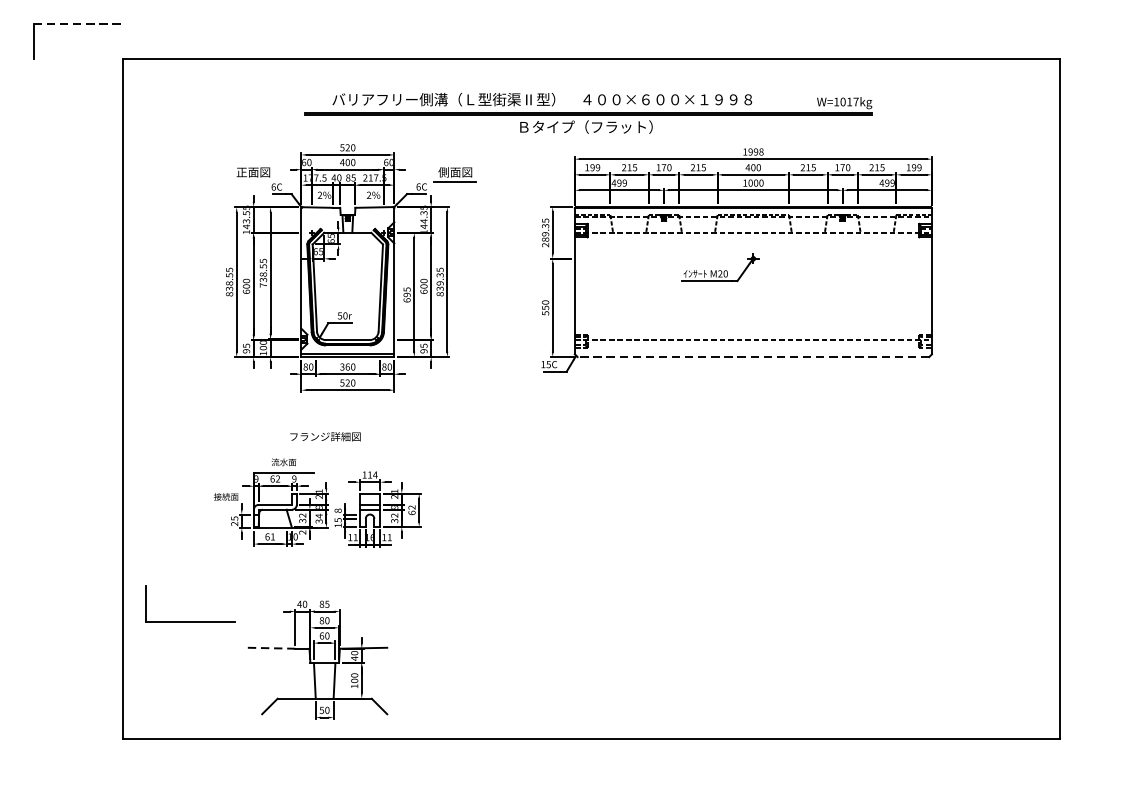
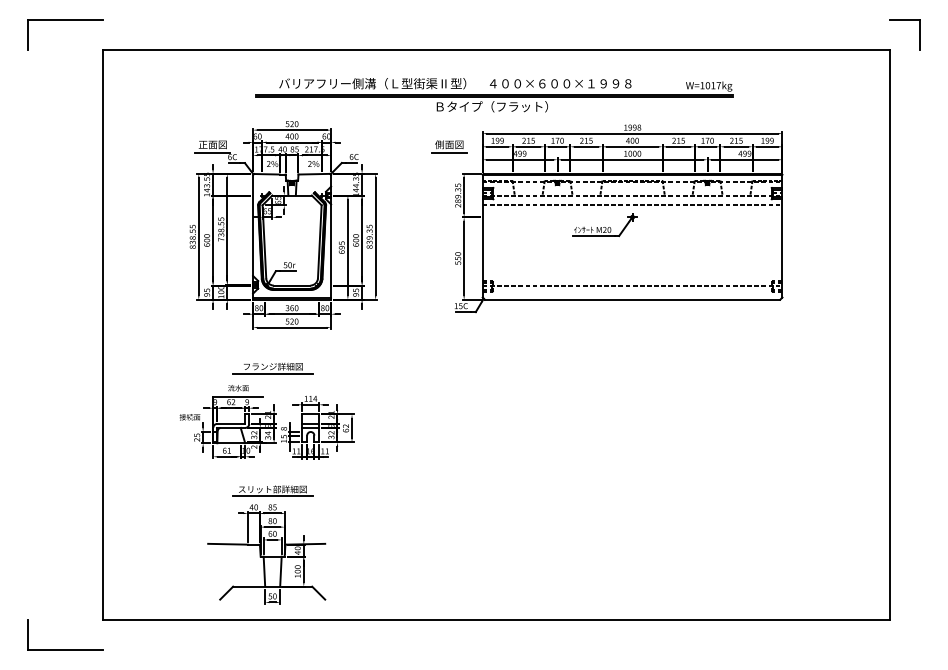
line: (77, 23) -> (65, 19), dashed -> solid
part: (1077, 24) -> (904, 20), added
part: (455, 174) -> (449, 146), moved
line: (253, 181) -> (212, 152), added
line: (753, 244) -> (632, 205), added
line: (753, 356) -> (632, 299), dashed -> solid
line: (324, 444) -> (272, 373), added
part: (324, 584) -> (272, 490), added
part: (189, 621) -> (65, 649), moved
line: (272, 648) -> (228, 544), dashed -> solid

